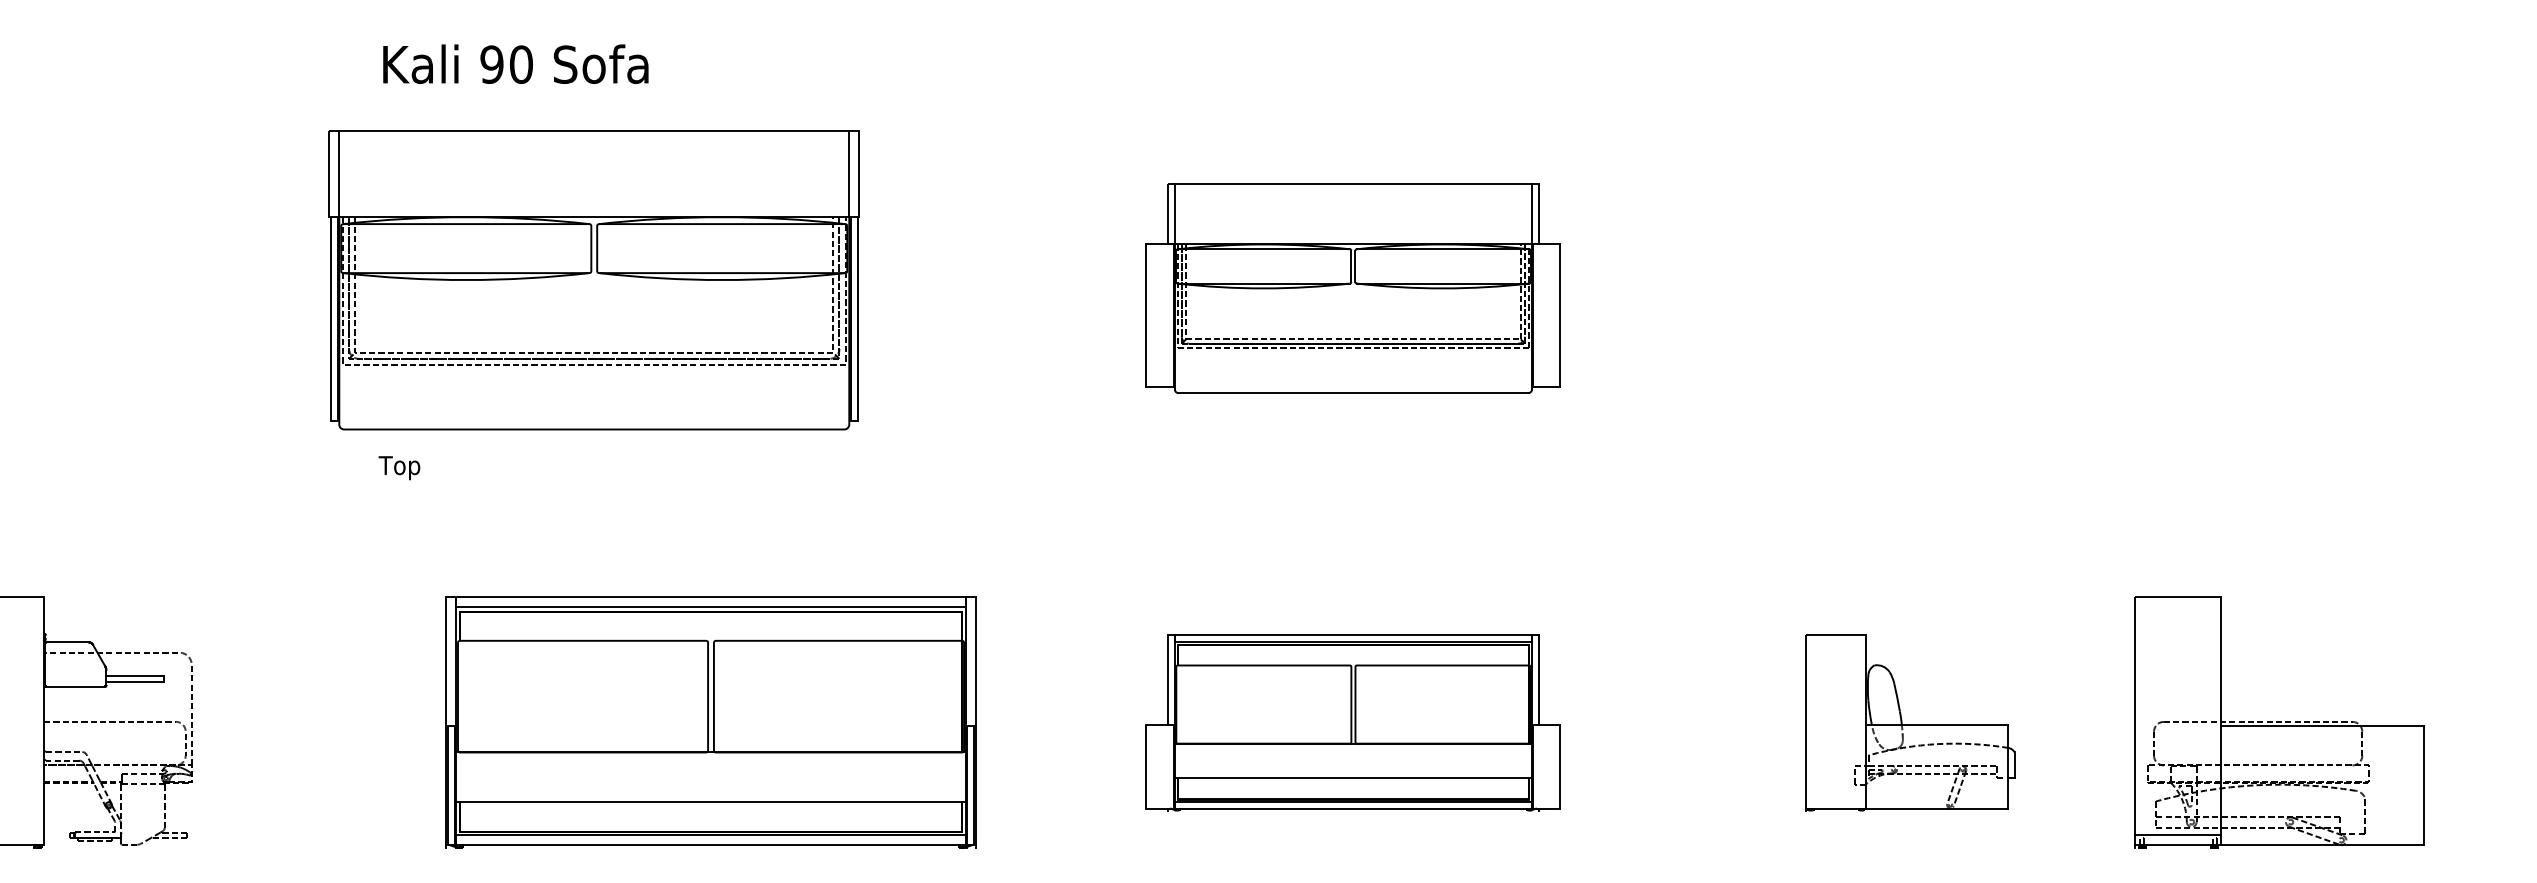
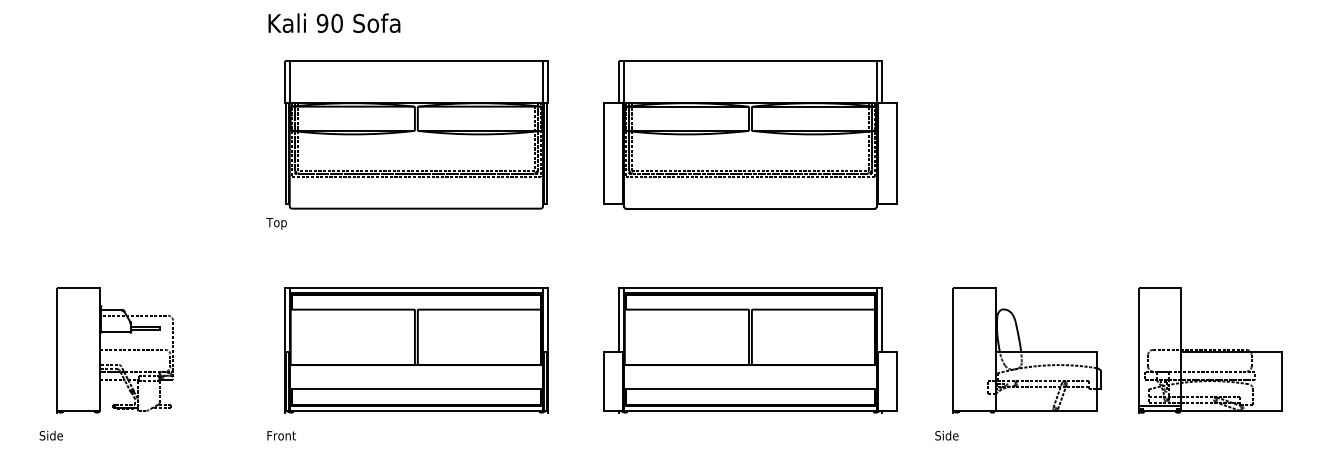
part: (594, 280) -> (416, 134), moved
part: (1353, 288) -> (750, 134), size x1.43
part: (711, 723) -> (416, 350), moved
part: (1353, 723) -> (750, 350), size x1.43
part: (1909, 723) -> (1026, 350), size x1.43

